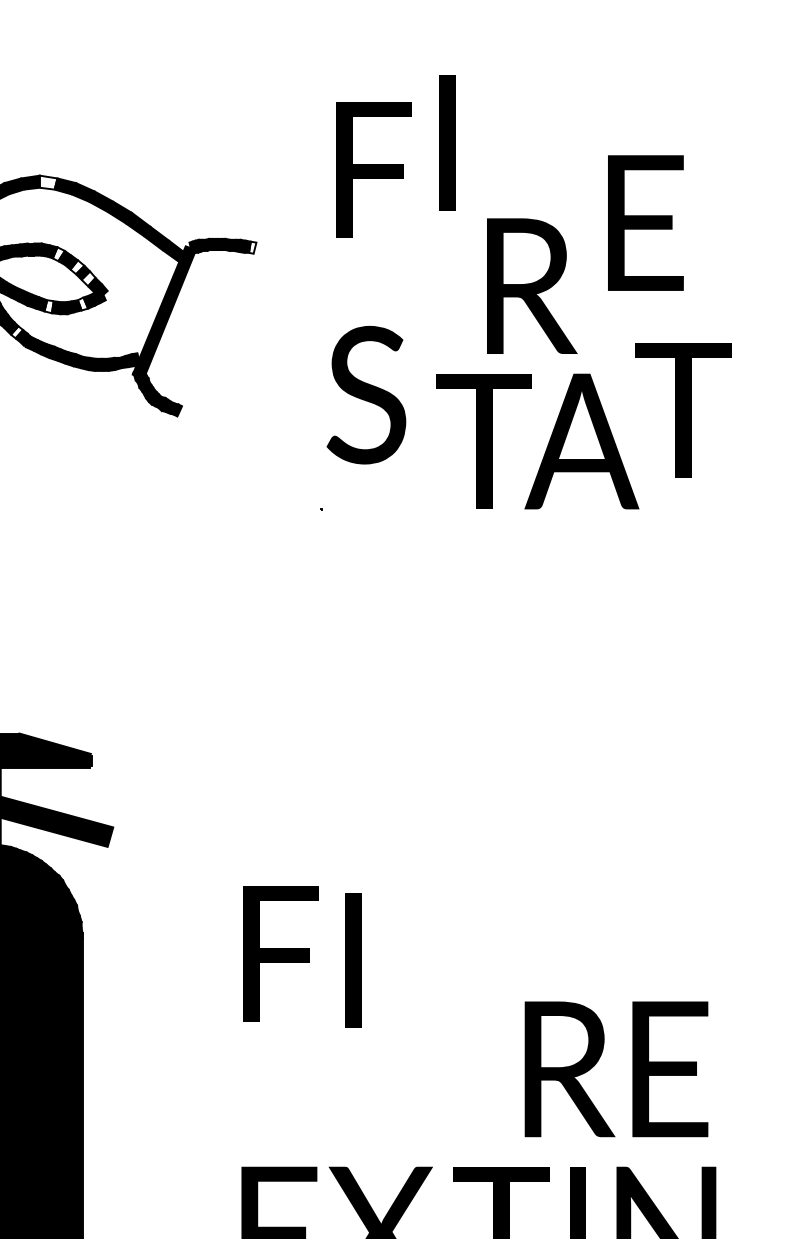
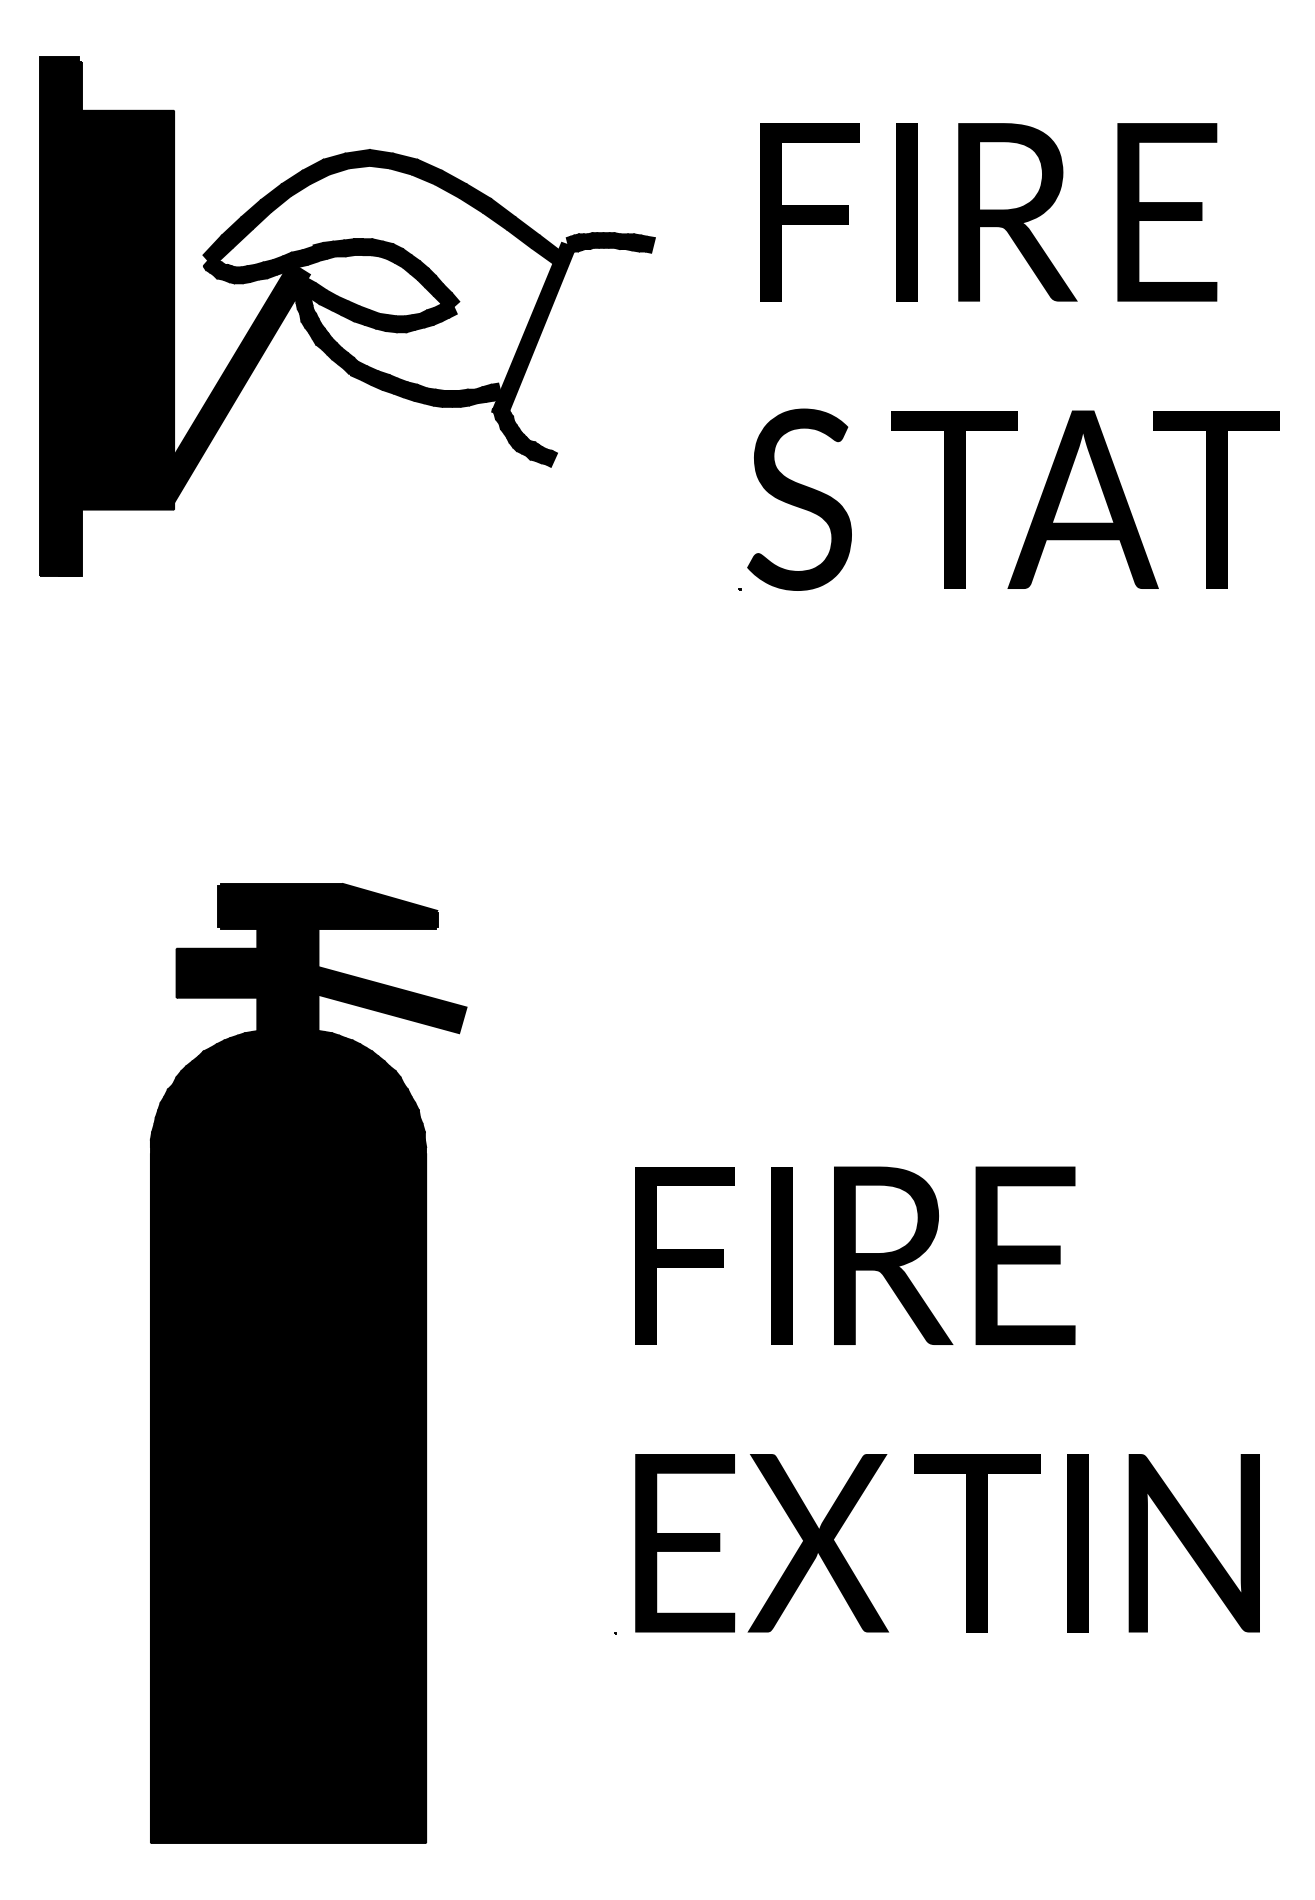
text: (447, 143) -> (906, 212), moved
text: (373, 170) -> (809, 212), moved
fill: (48, 182) -> (381, 158), added
fill: (252, 247) -> (649, 244), added
fill: (58, 254) -> (394, 253), added
fill: (77, 267) -> (419, 270), added
fill: (88, 278) -> (433, 285), added
text: (532, 286) -> (1017, 212), moved
fill: (82, 303) -> (426, 318), added
fill: (48, 306) -> (381, 321), added
fill: (16, 332) -> (339, 356), added
text: (366, 394) -> (799, 499), moved
text: (683, 410) -> (1216, 499), moved
text: (280, 953) -> (684, 1255), moved
text: (352, 960) -> (781, 1255), moved
text: (616, 1069) -> (954, 1255), moved

